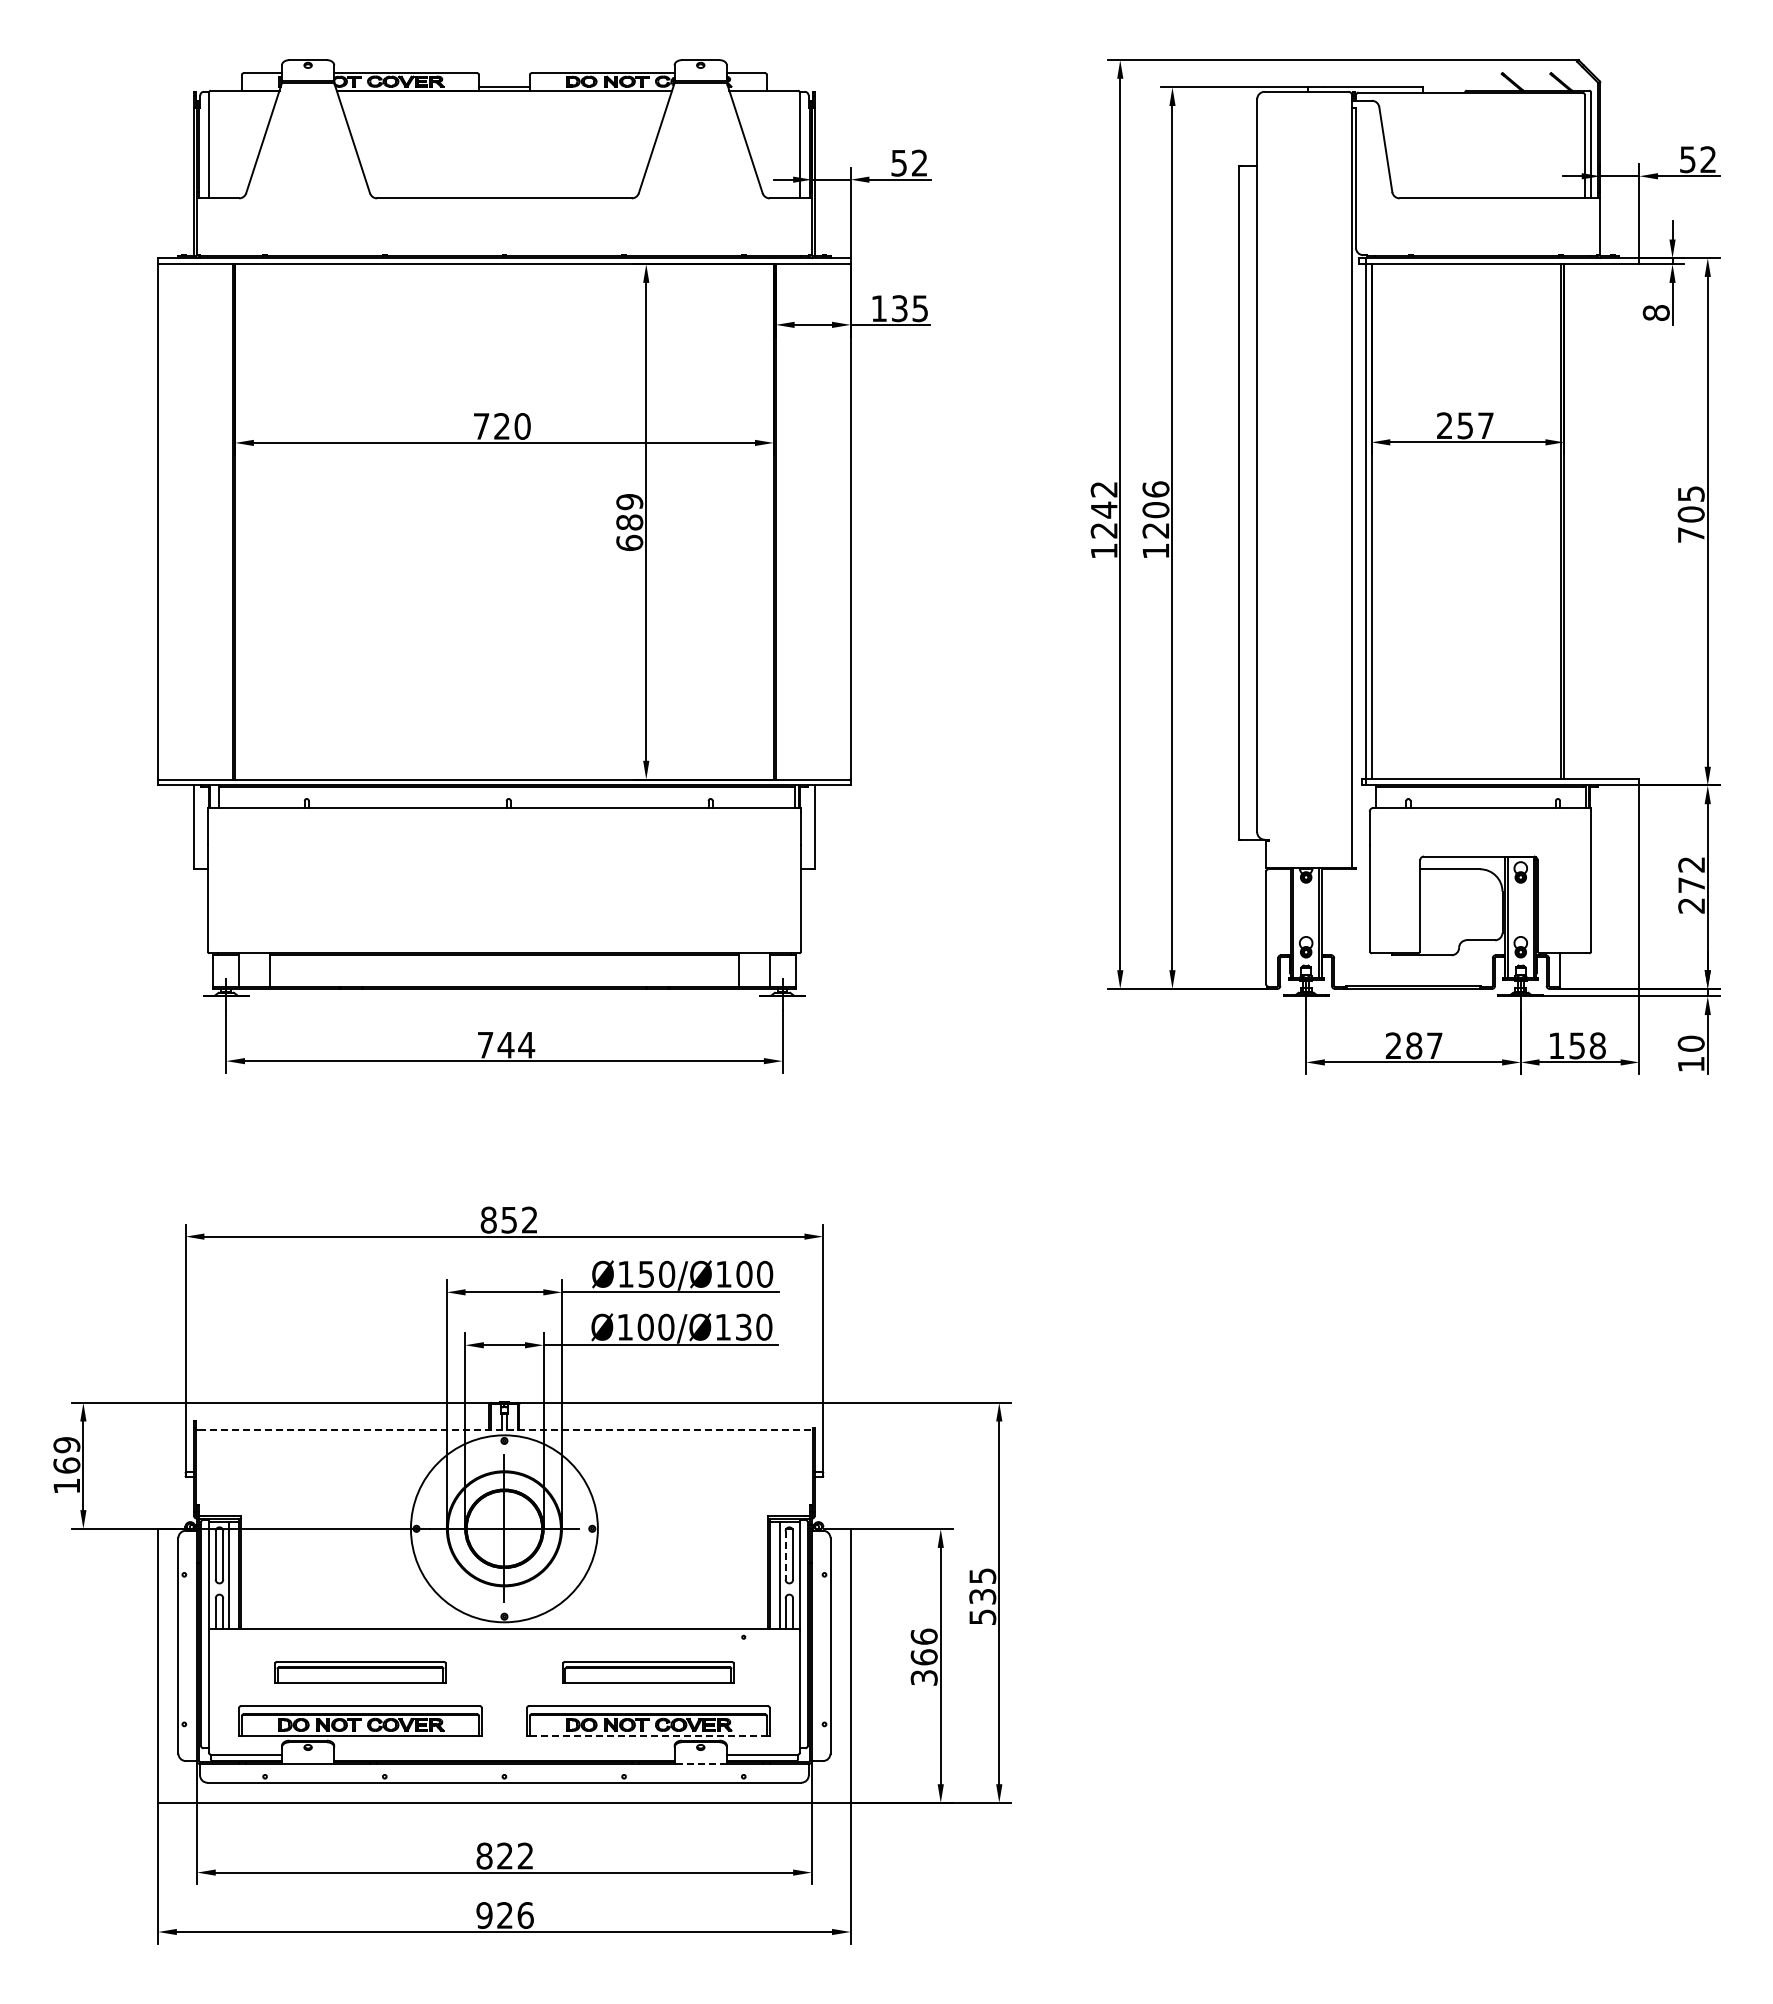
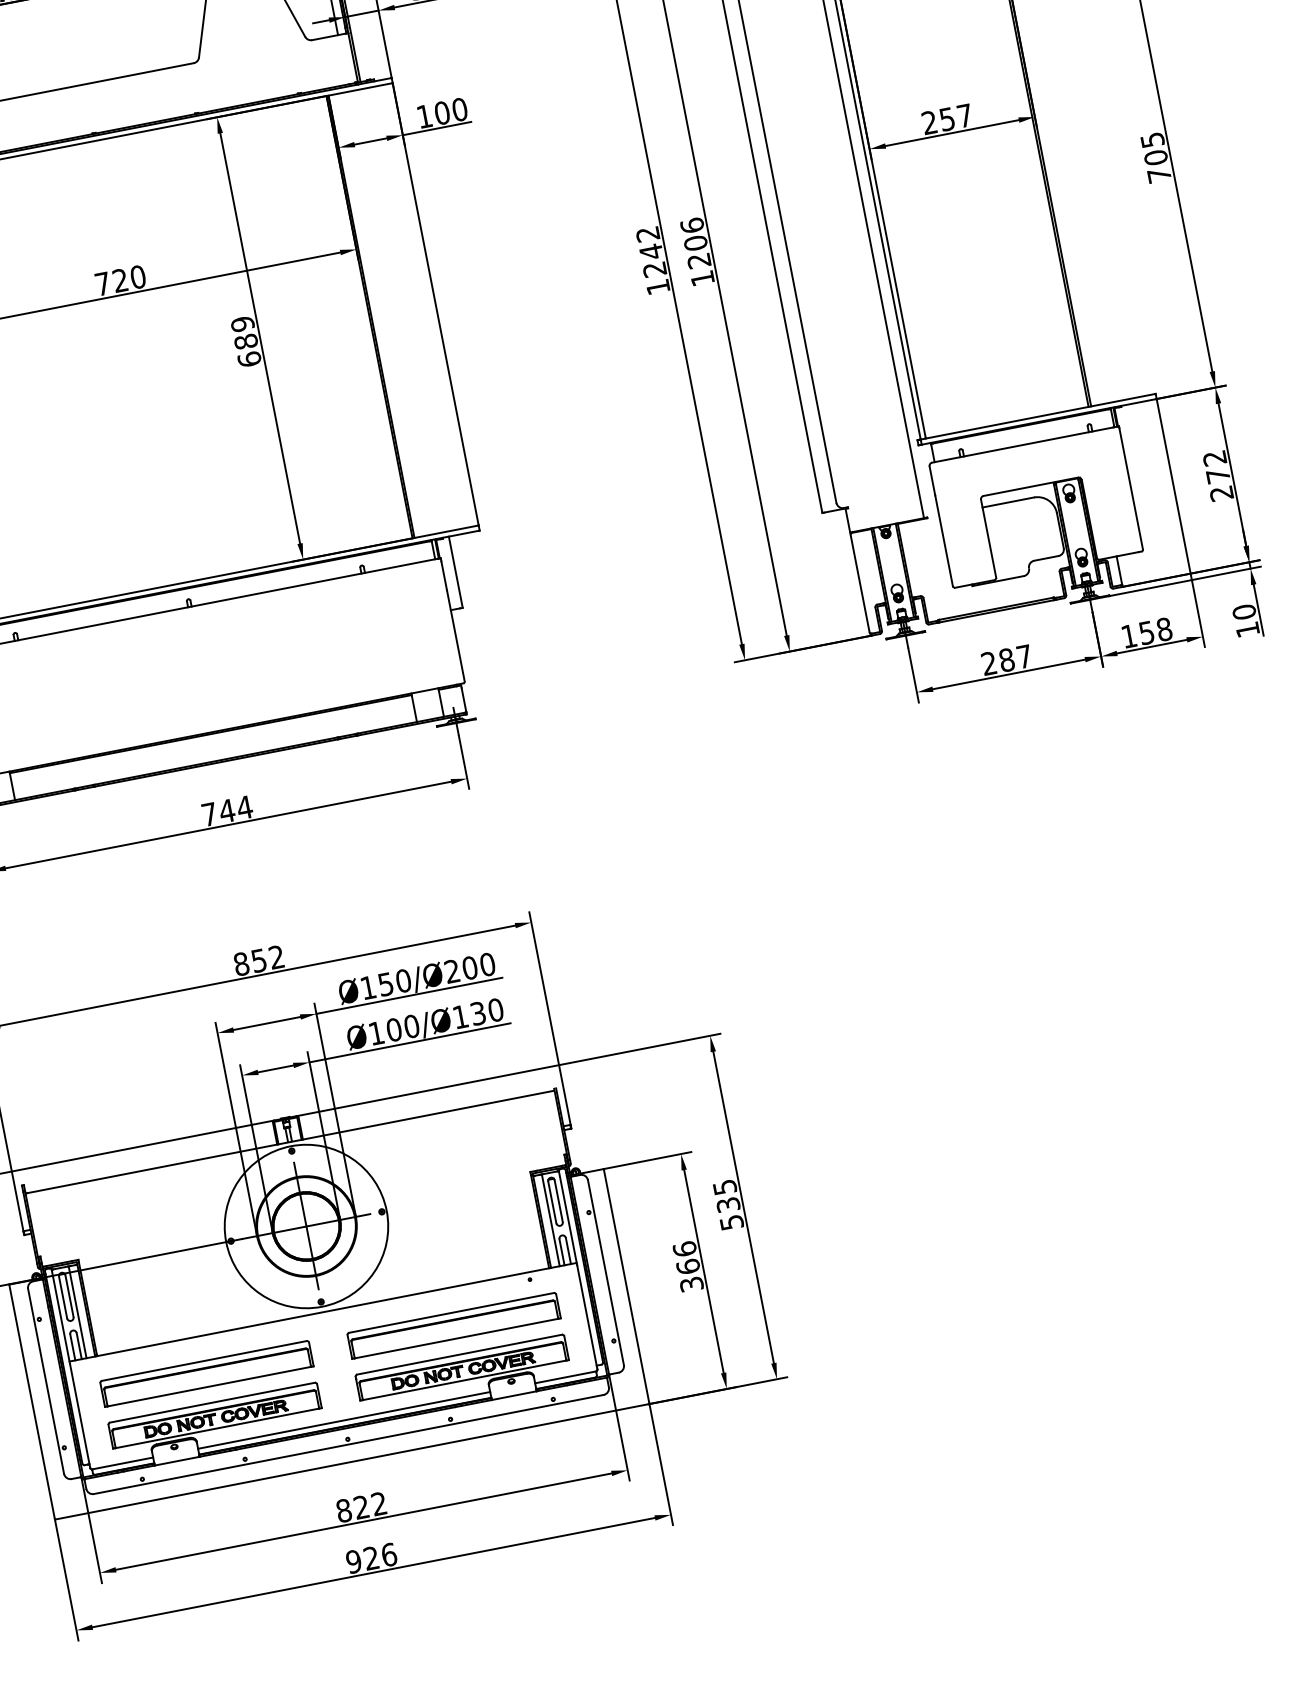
text: (909, 308) -> (450, 111), 135 -> 100
text: (723, 1273) -> (451, 970), Ø150/Ø100 -> Ø150/Ø200
line: (504, 1430) -> (290, 1142), dashed -> solid
line: (785, 1555) -> (552, 1202), dashed -> solid
part: (360, 1671) -> (206, 1373), size x1.43
part: (648, 1671) -> (453, 1324), size x1.43
line: (648, 1735) -> (464, 1379), dashed -> solid
line: (504, 1754) -> (344, 1420), added
line: (700, 1764) -> (514, 1396), dashed -> solid

